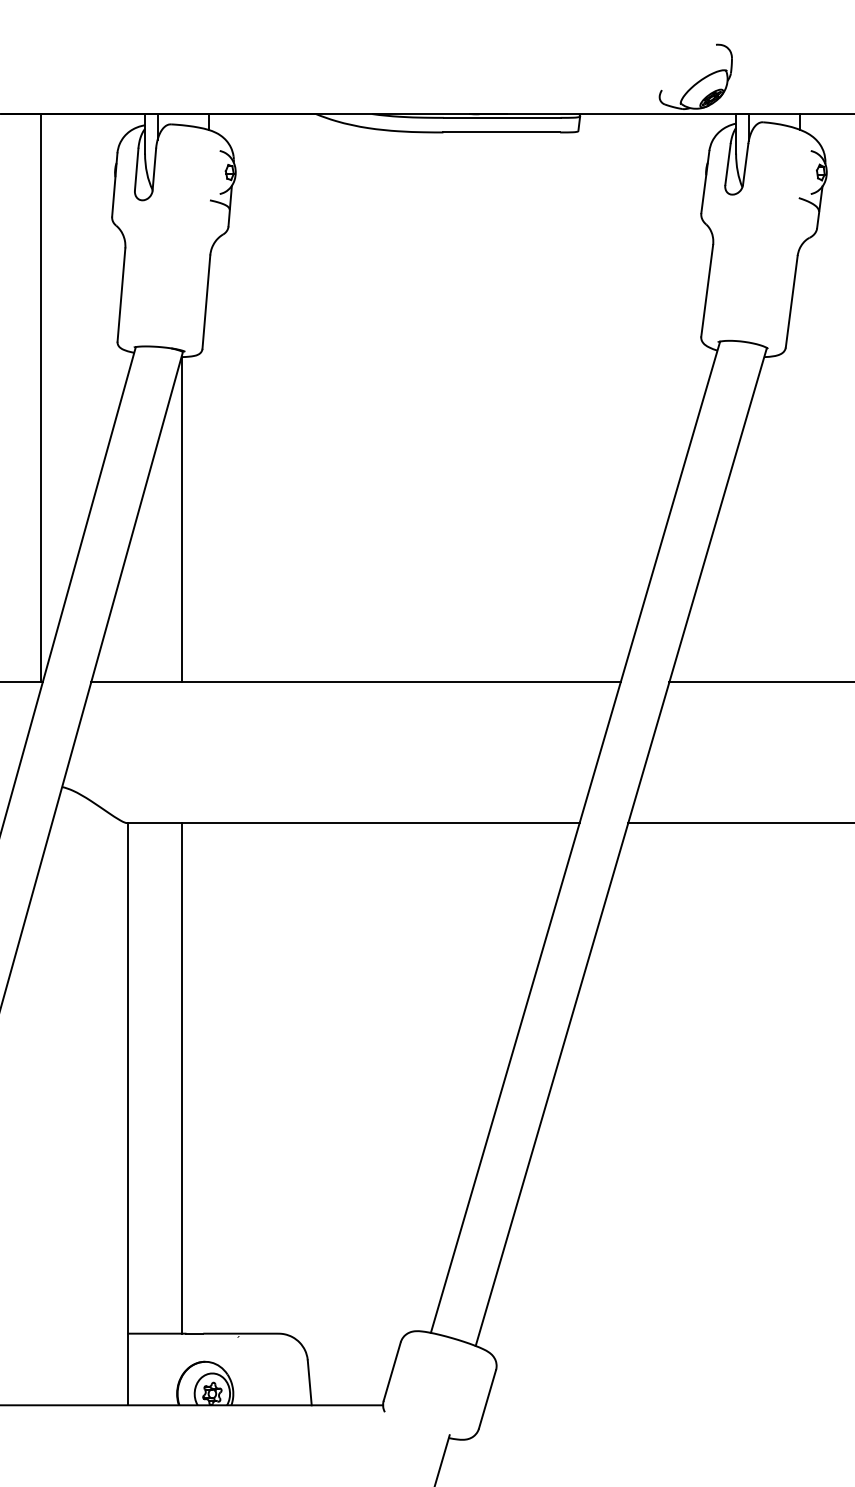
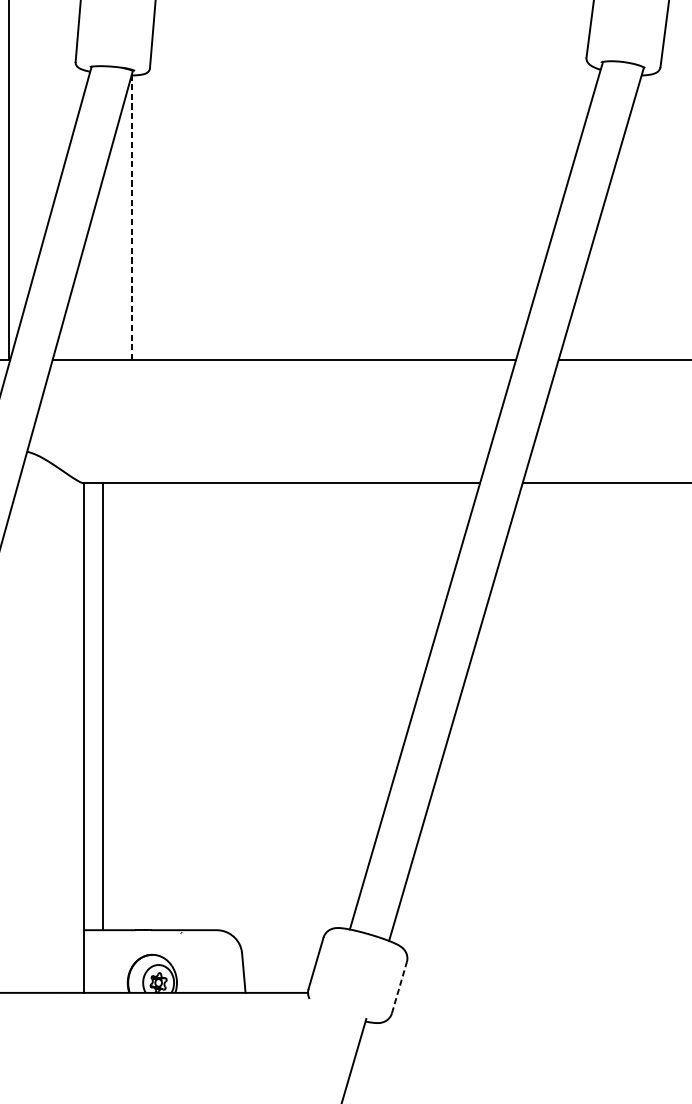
line: (181, 519) -> (131, 217), solid -> dashed
line: (181, 1078) -> (102, 706), moved
line: (487, 1398) -> (399, 986), solid -> dashed

